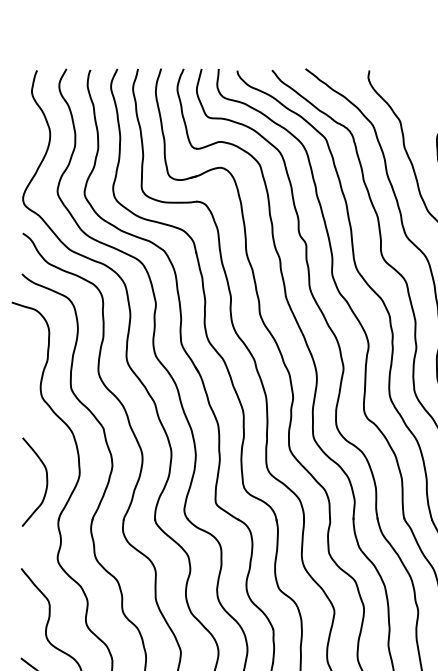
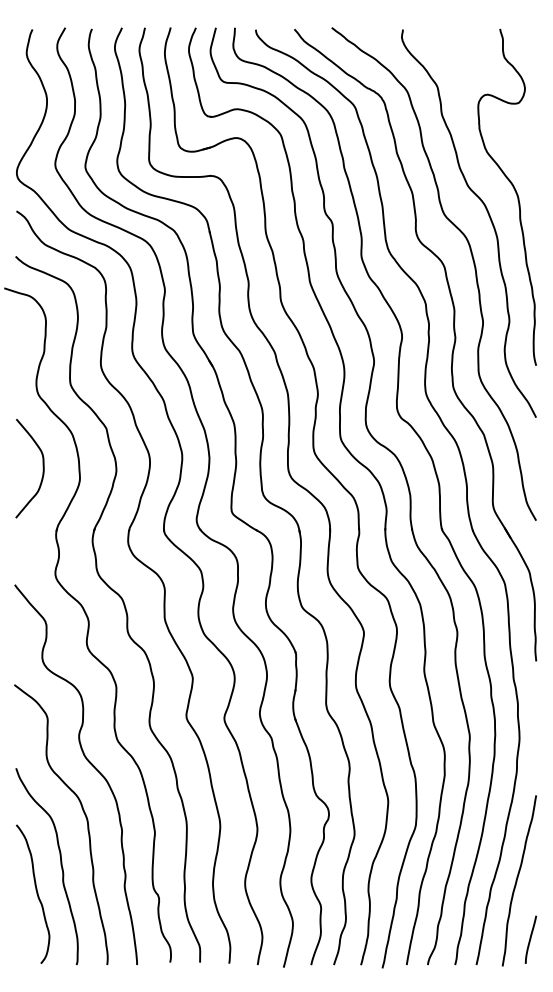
curve: (46, 482) -> (42, 468), moved

